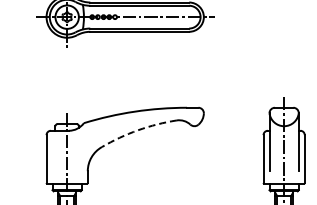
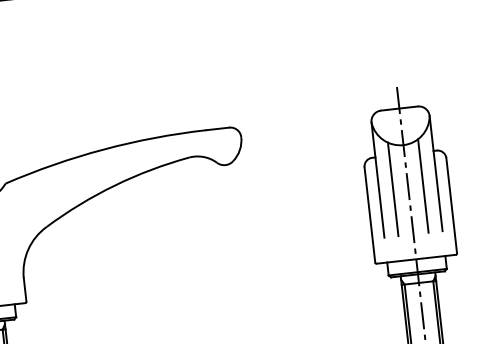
arc: (138, 130) -> (115, 186), dashed -> solid
line: (276, 147) -> (393, 189), added
line: (291, 147) -> (422, 185), added

